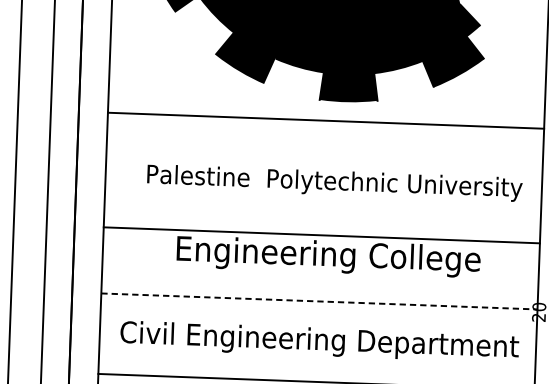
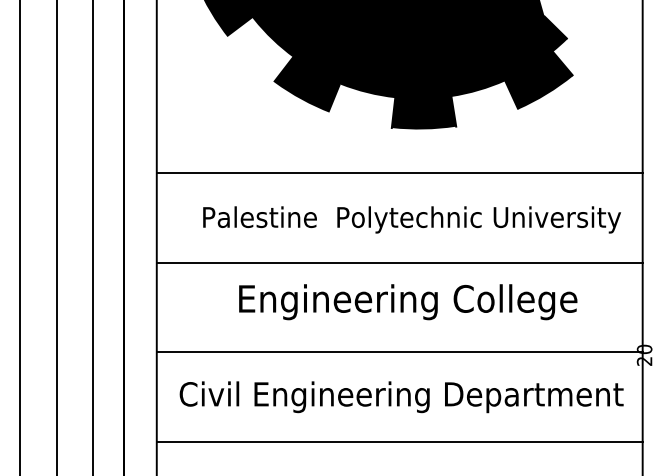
line: (325, 120) -> (399, 172), moved
line: (321, 235) -> (399, 262), moved
line: (319, 301) -> (399, 352), dashed -> solid

